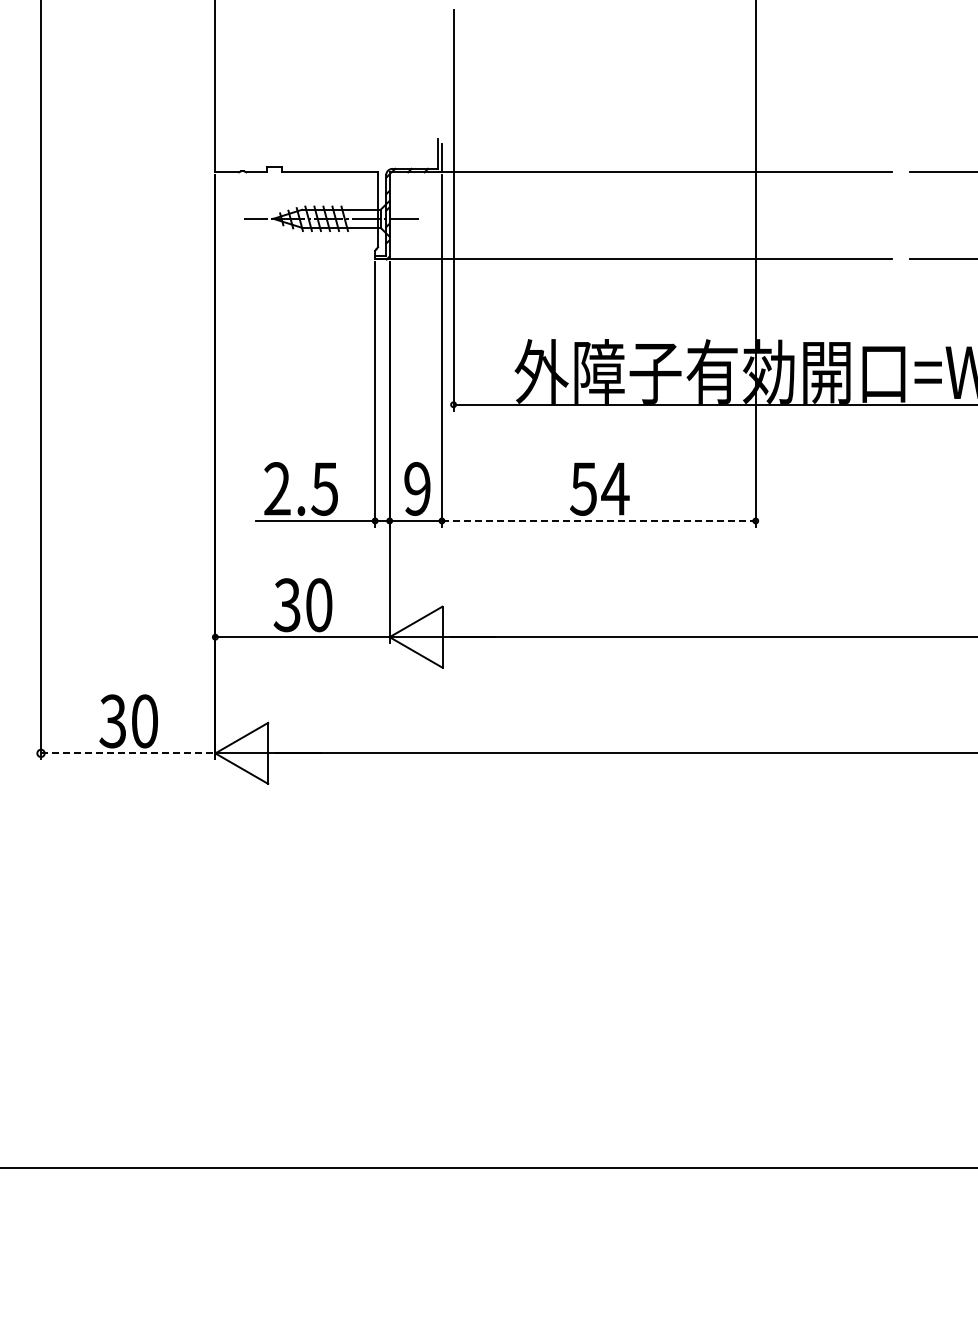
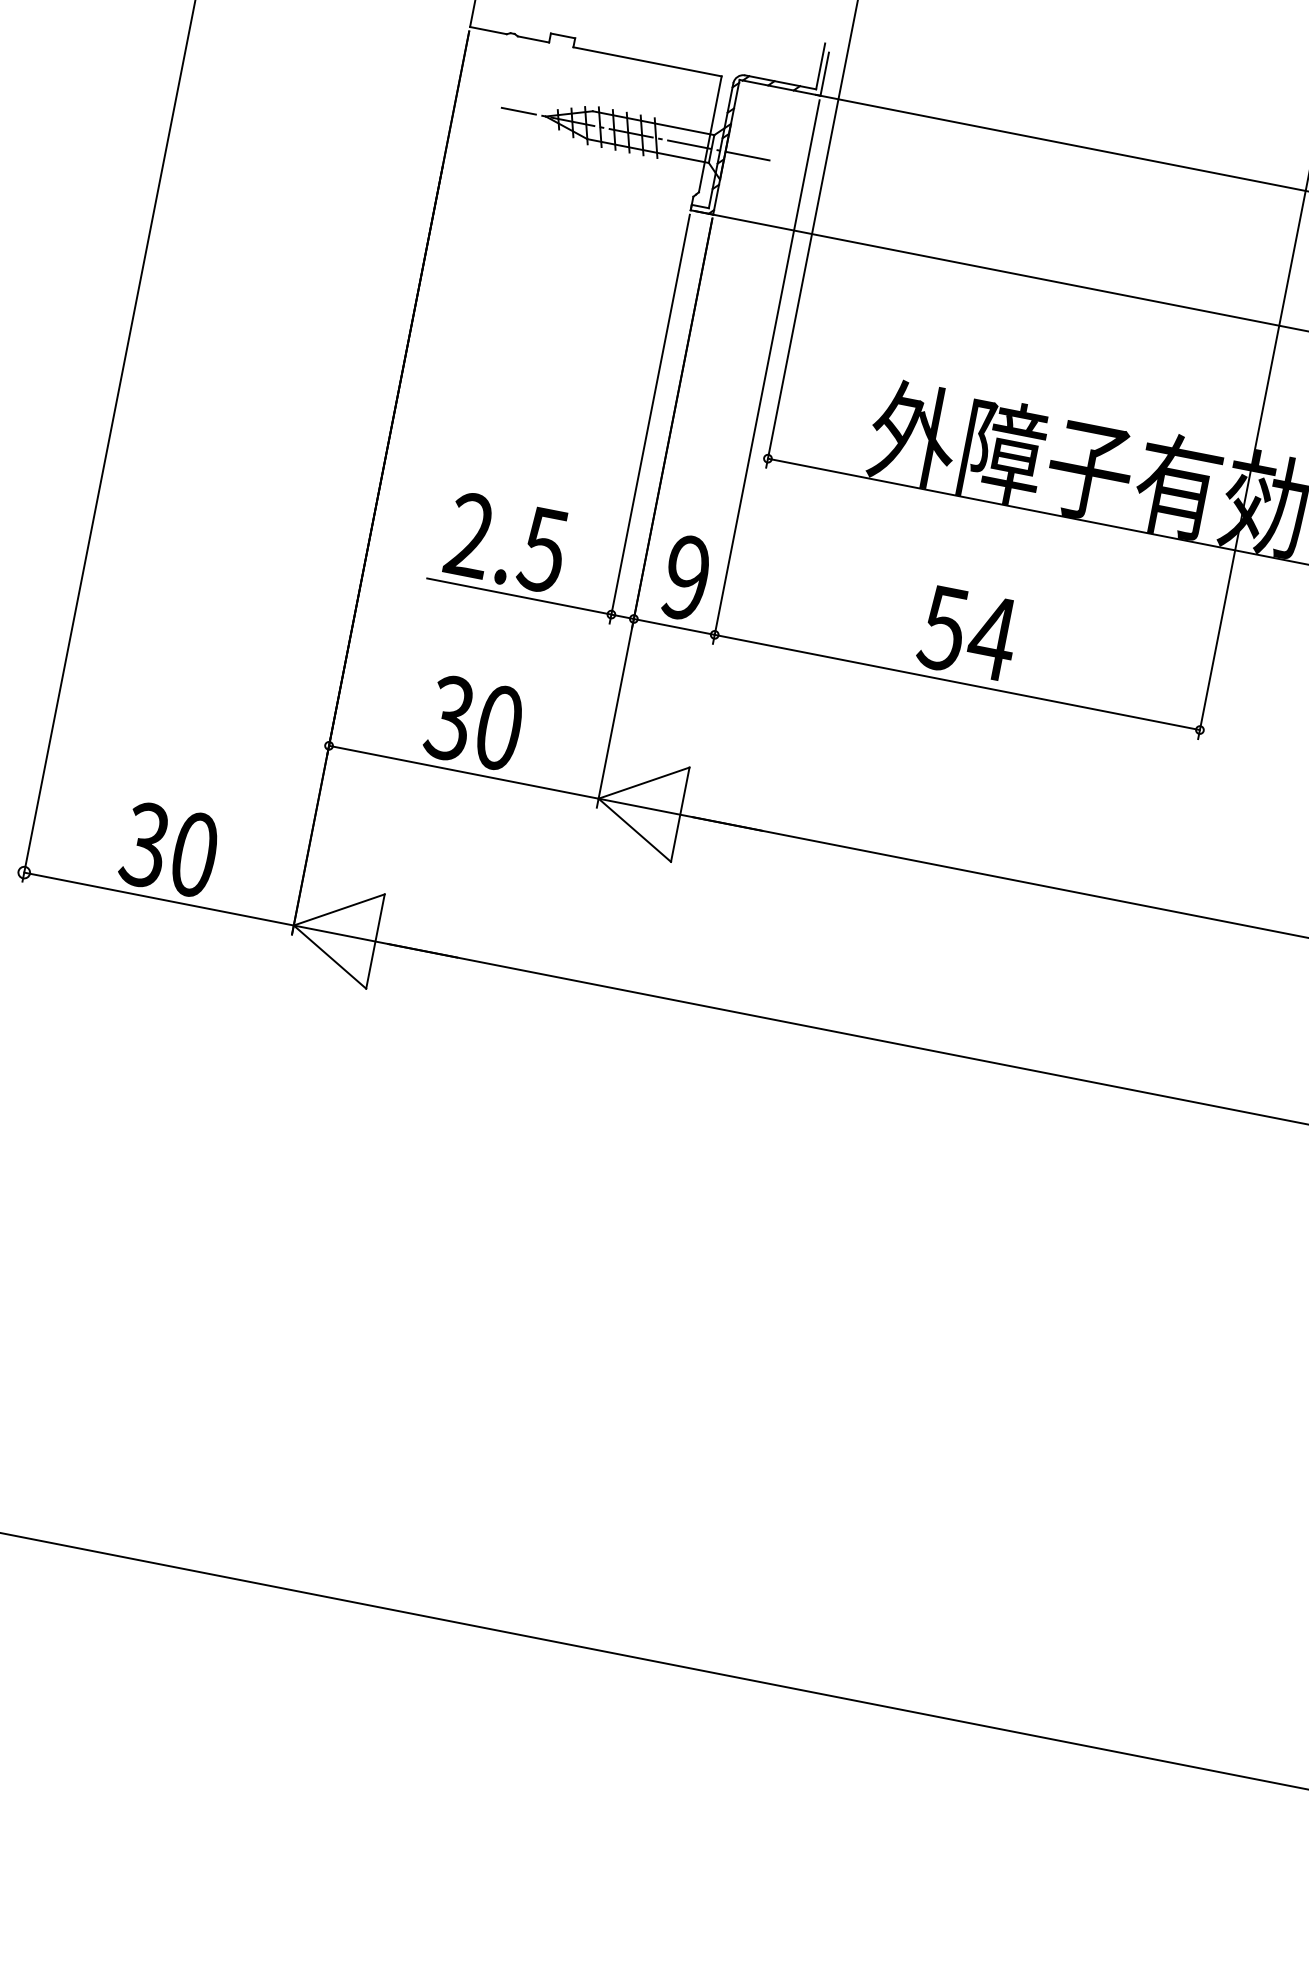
line: (598, 520) -> (956, 681), dashed -> solid
line: (128, 753) -> (159, 899), dashed -> solid

